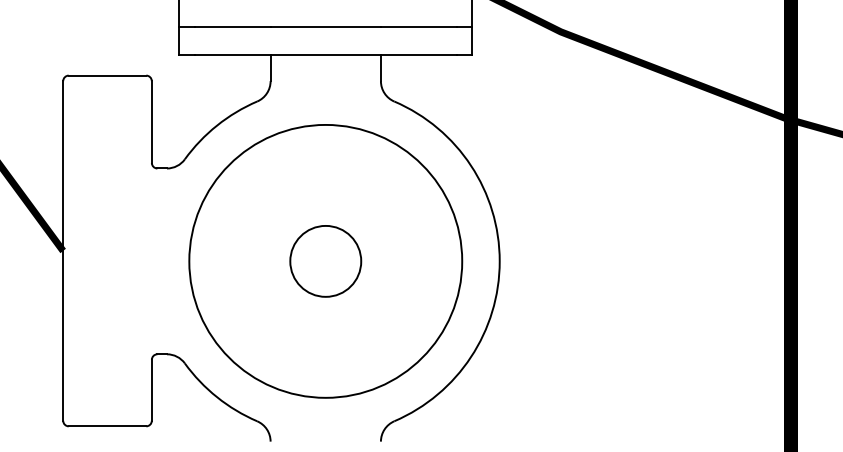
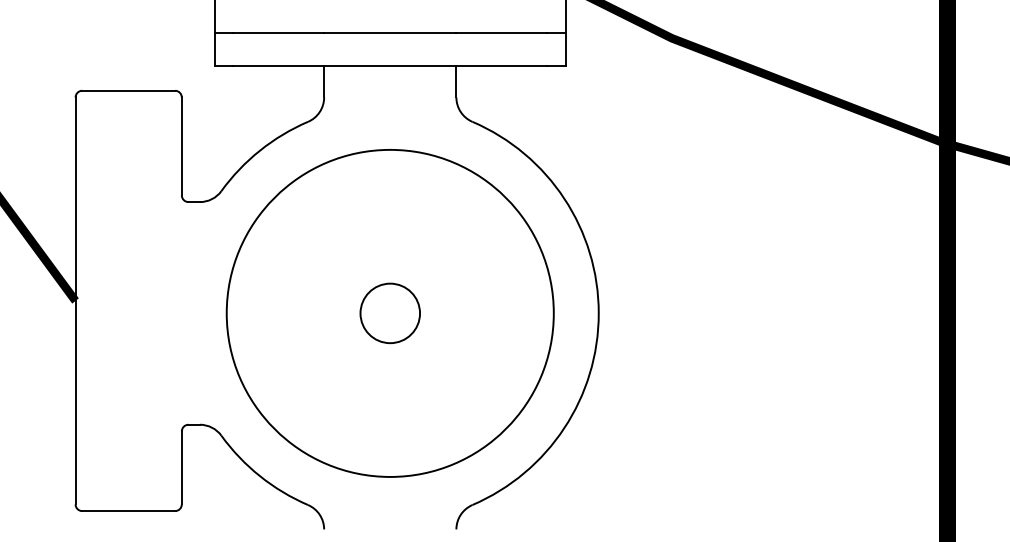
circle: (325, 260) -> (389, 312), size x0.7

